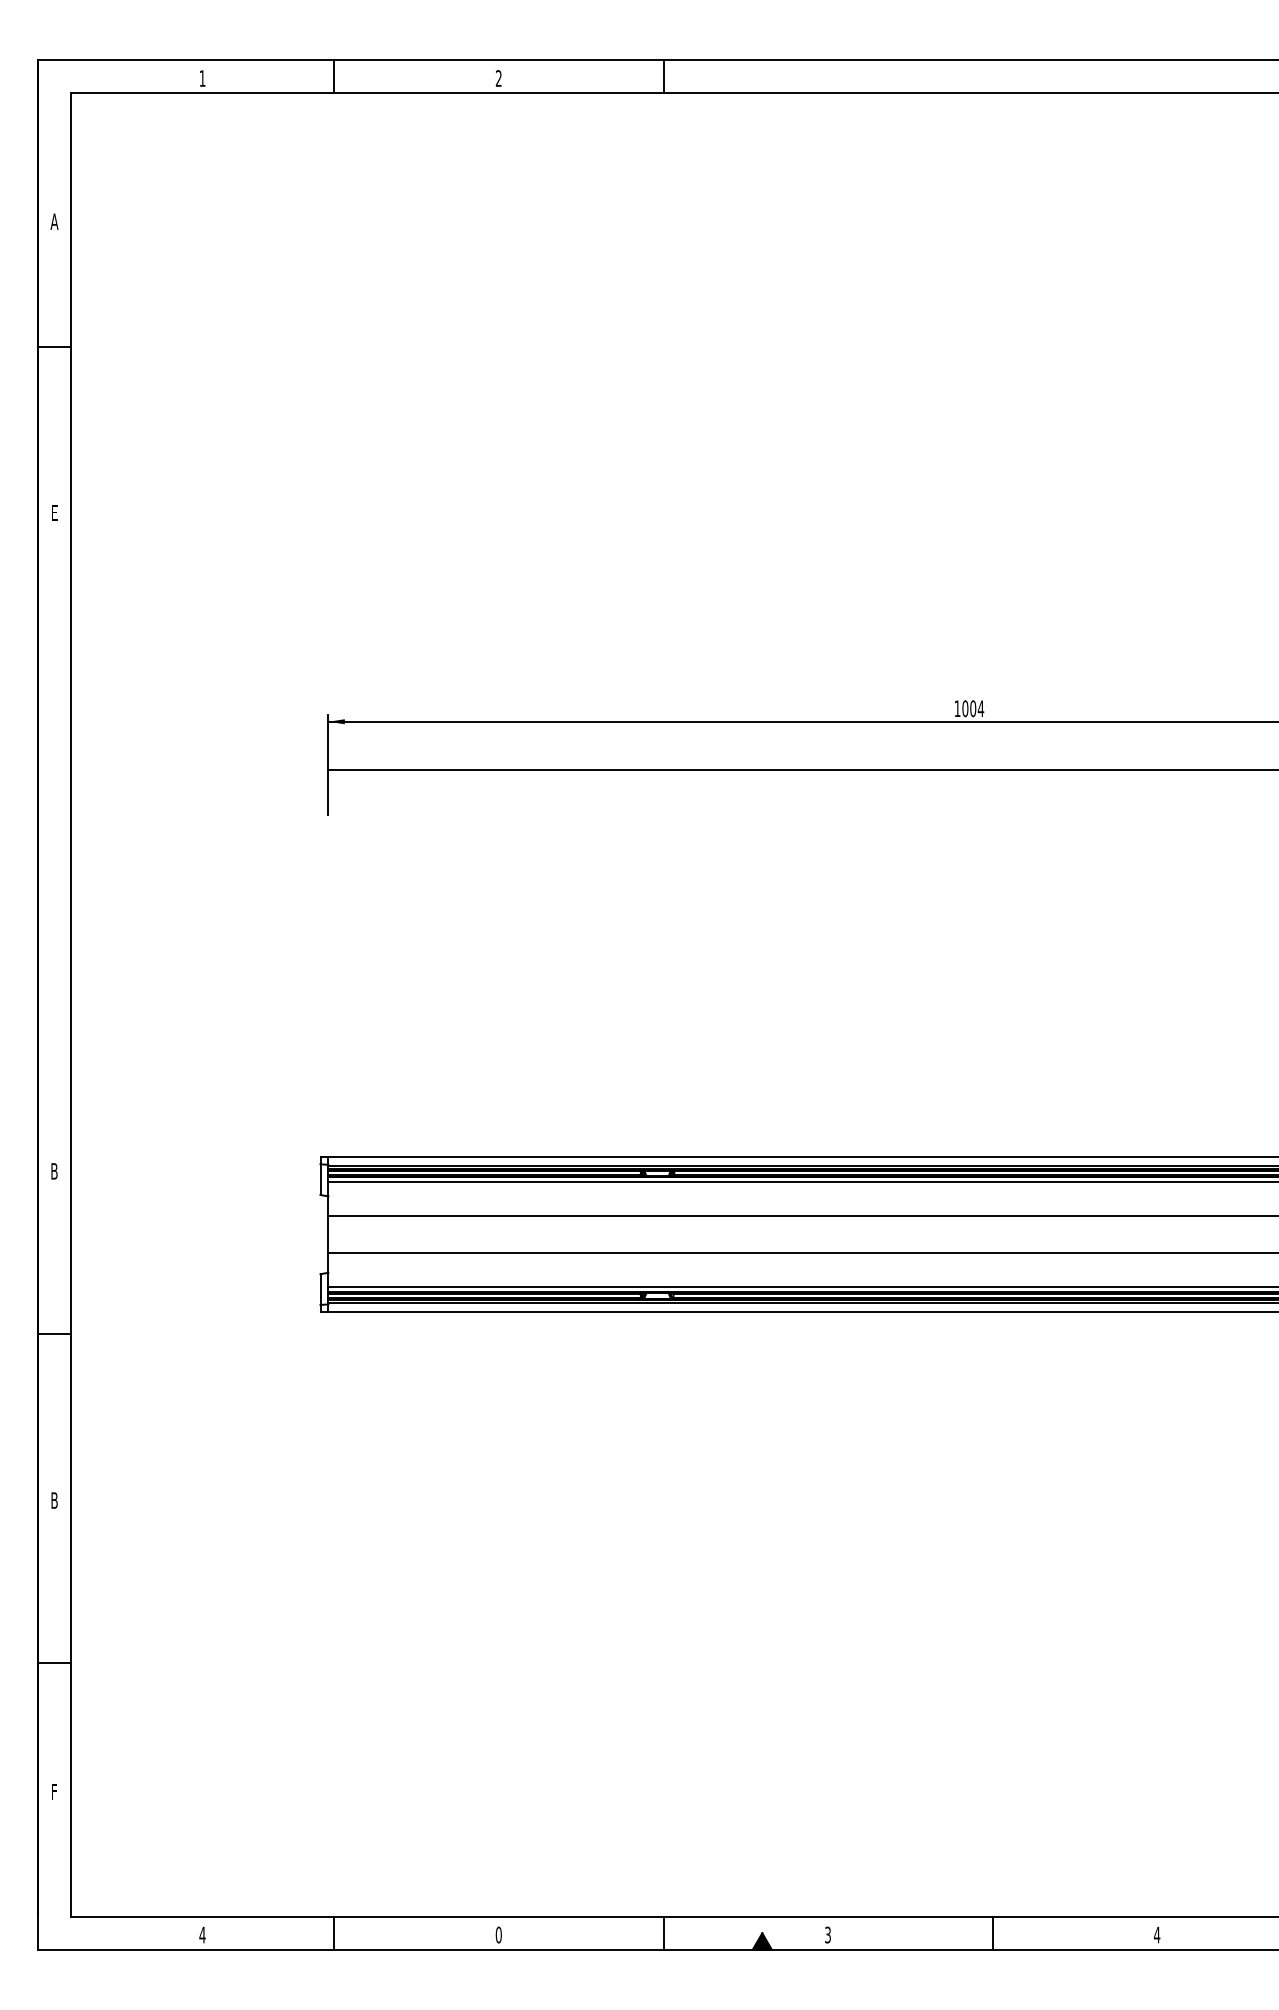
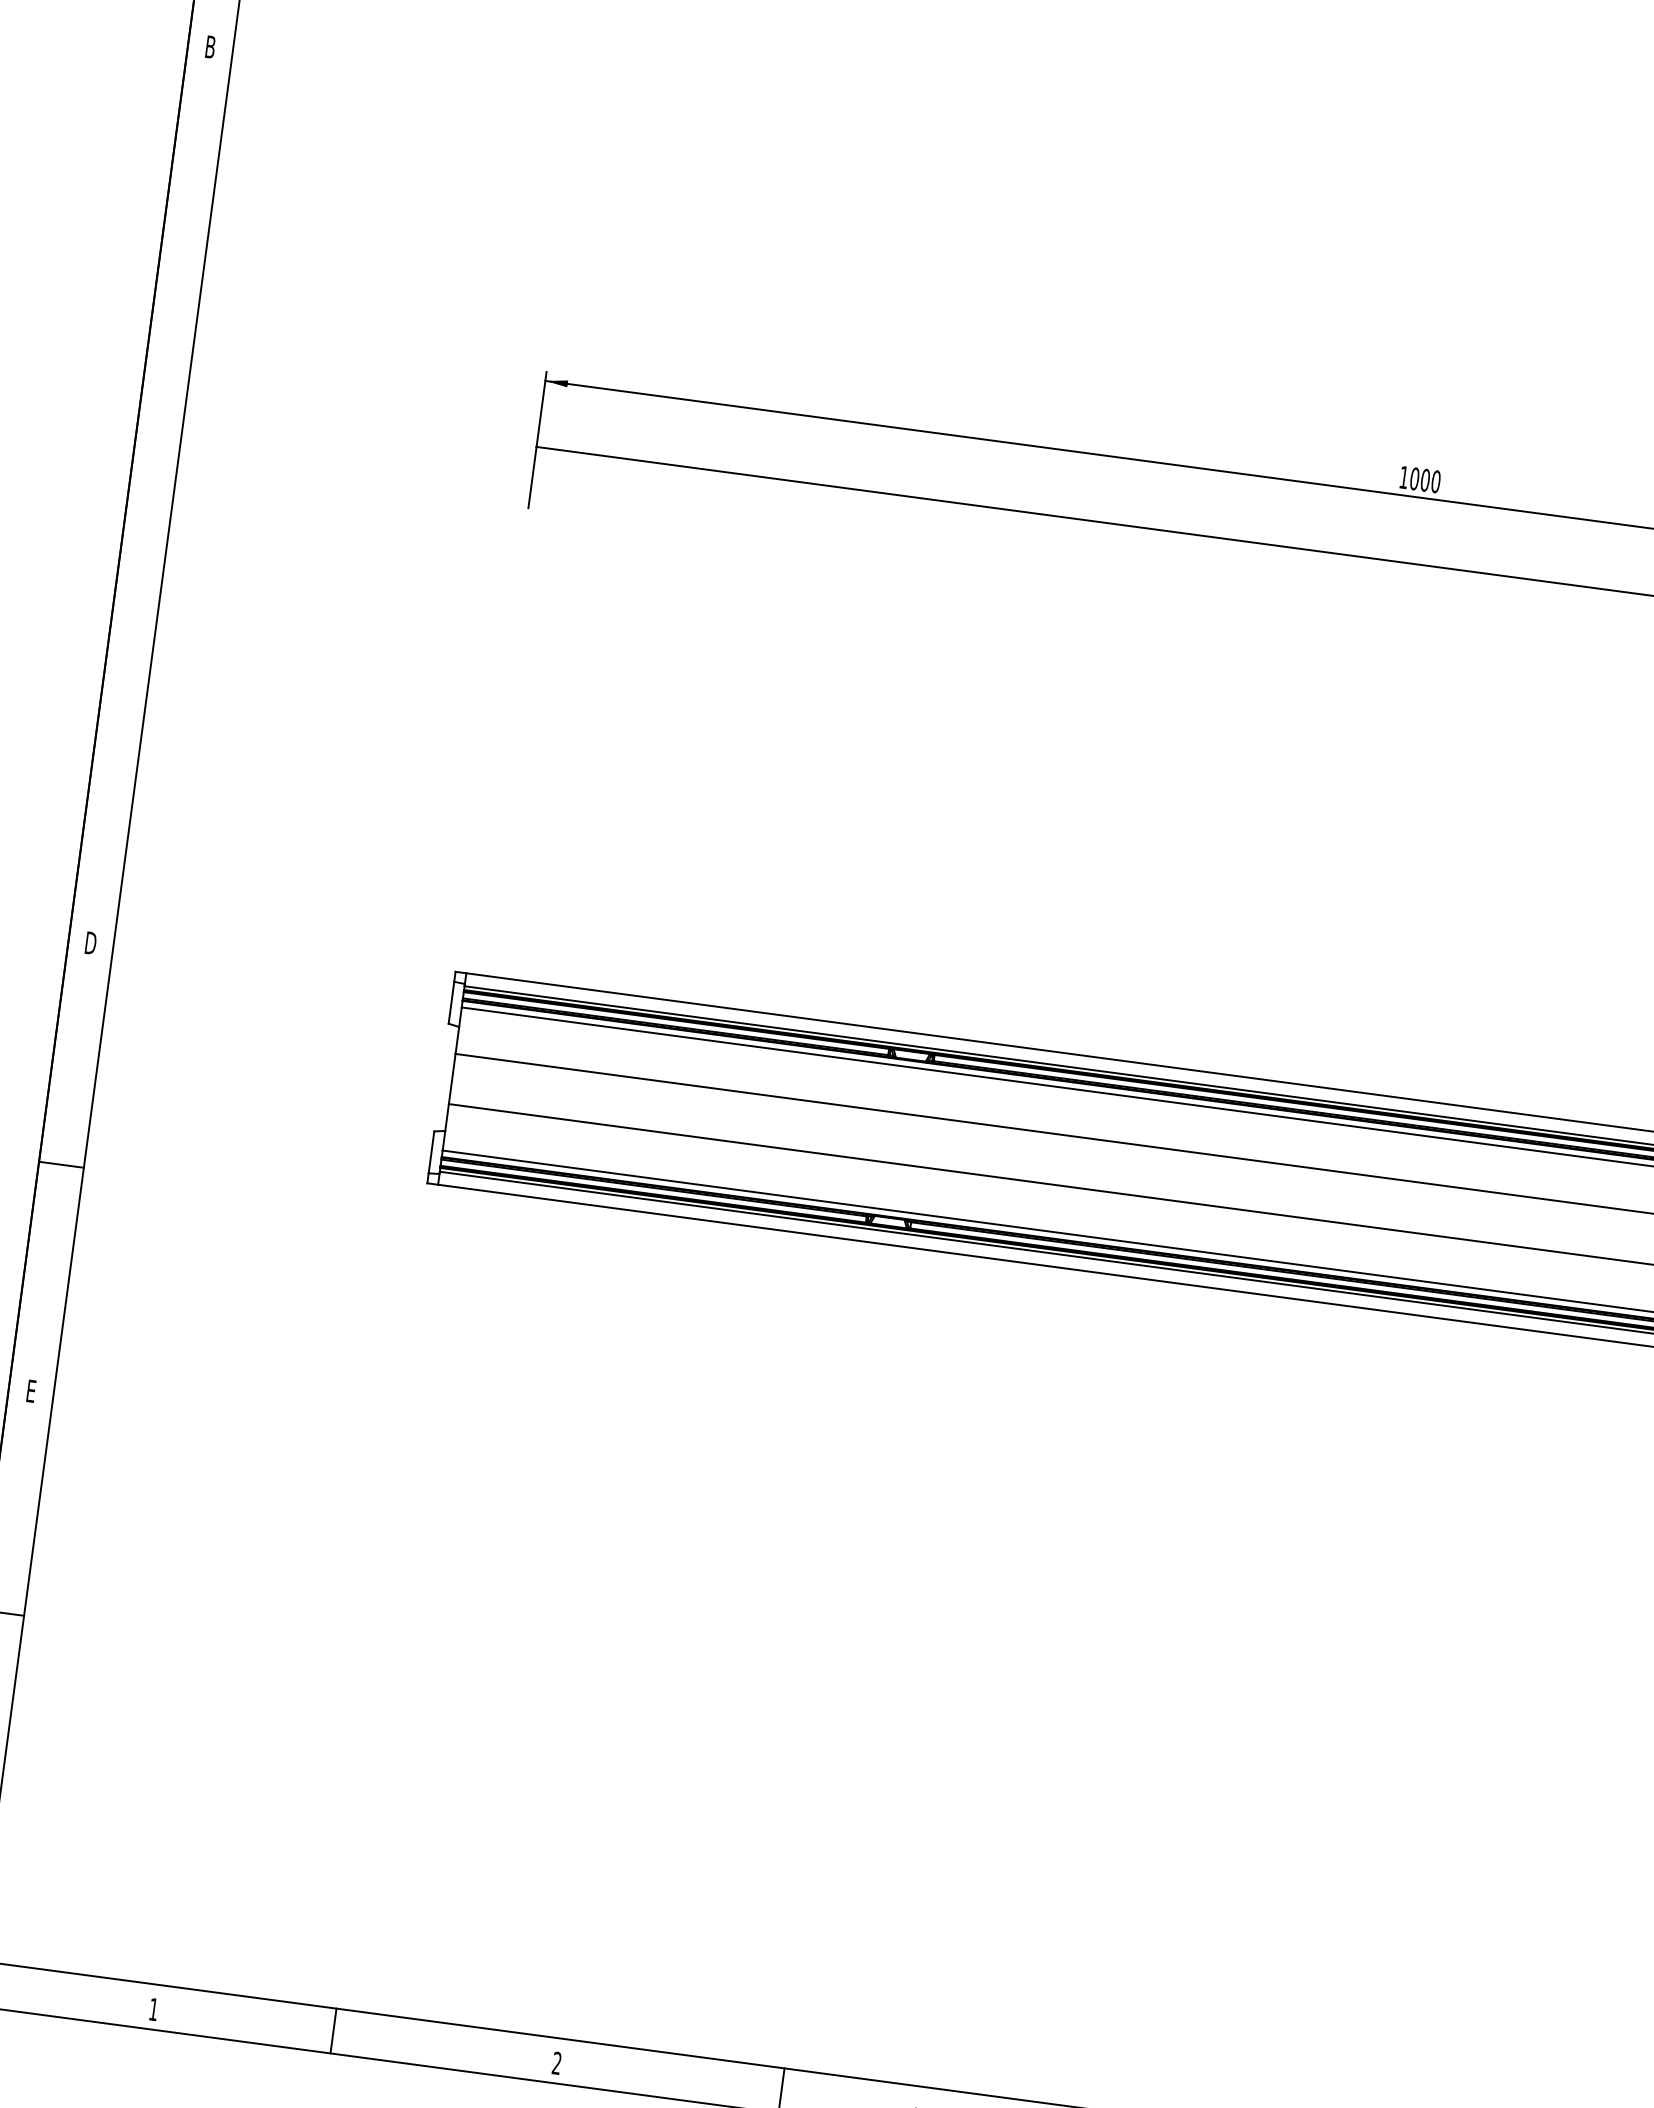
text: (54, 512) -> (210, 46), E -> B
text: (980, 708) -> (1435, 481), 1004 -> 1000
text: (54, 1171) -> (90, 943), B -> D
text: (54, 1500) -> (31, 1391), B -> E
text: (202, 1934) -> (153, 2008), 4 -> 1
text: (498, 1934) -> (556, 2062), 0 -> 2

